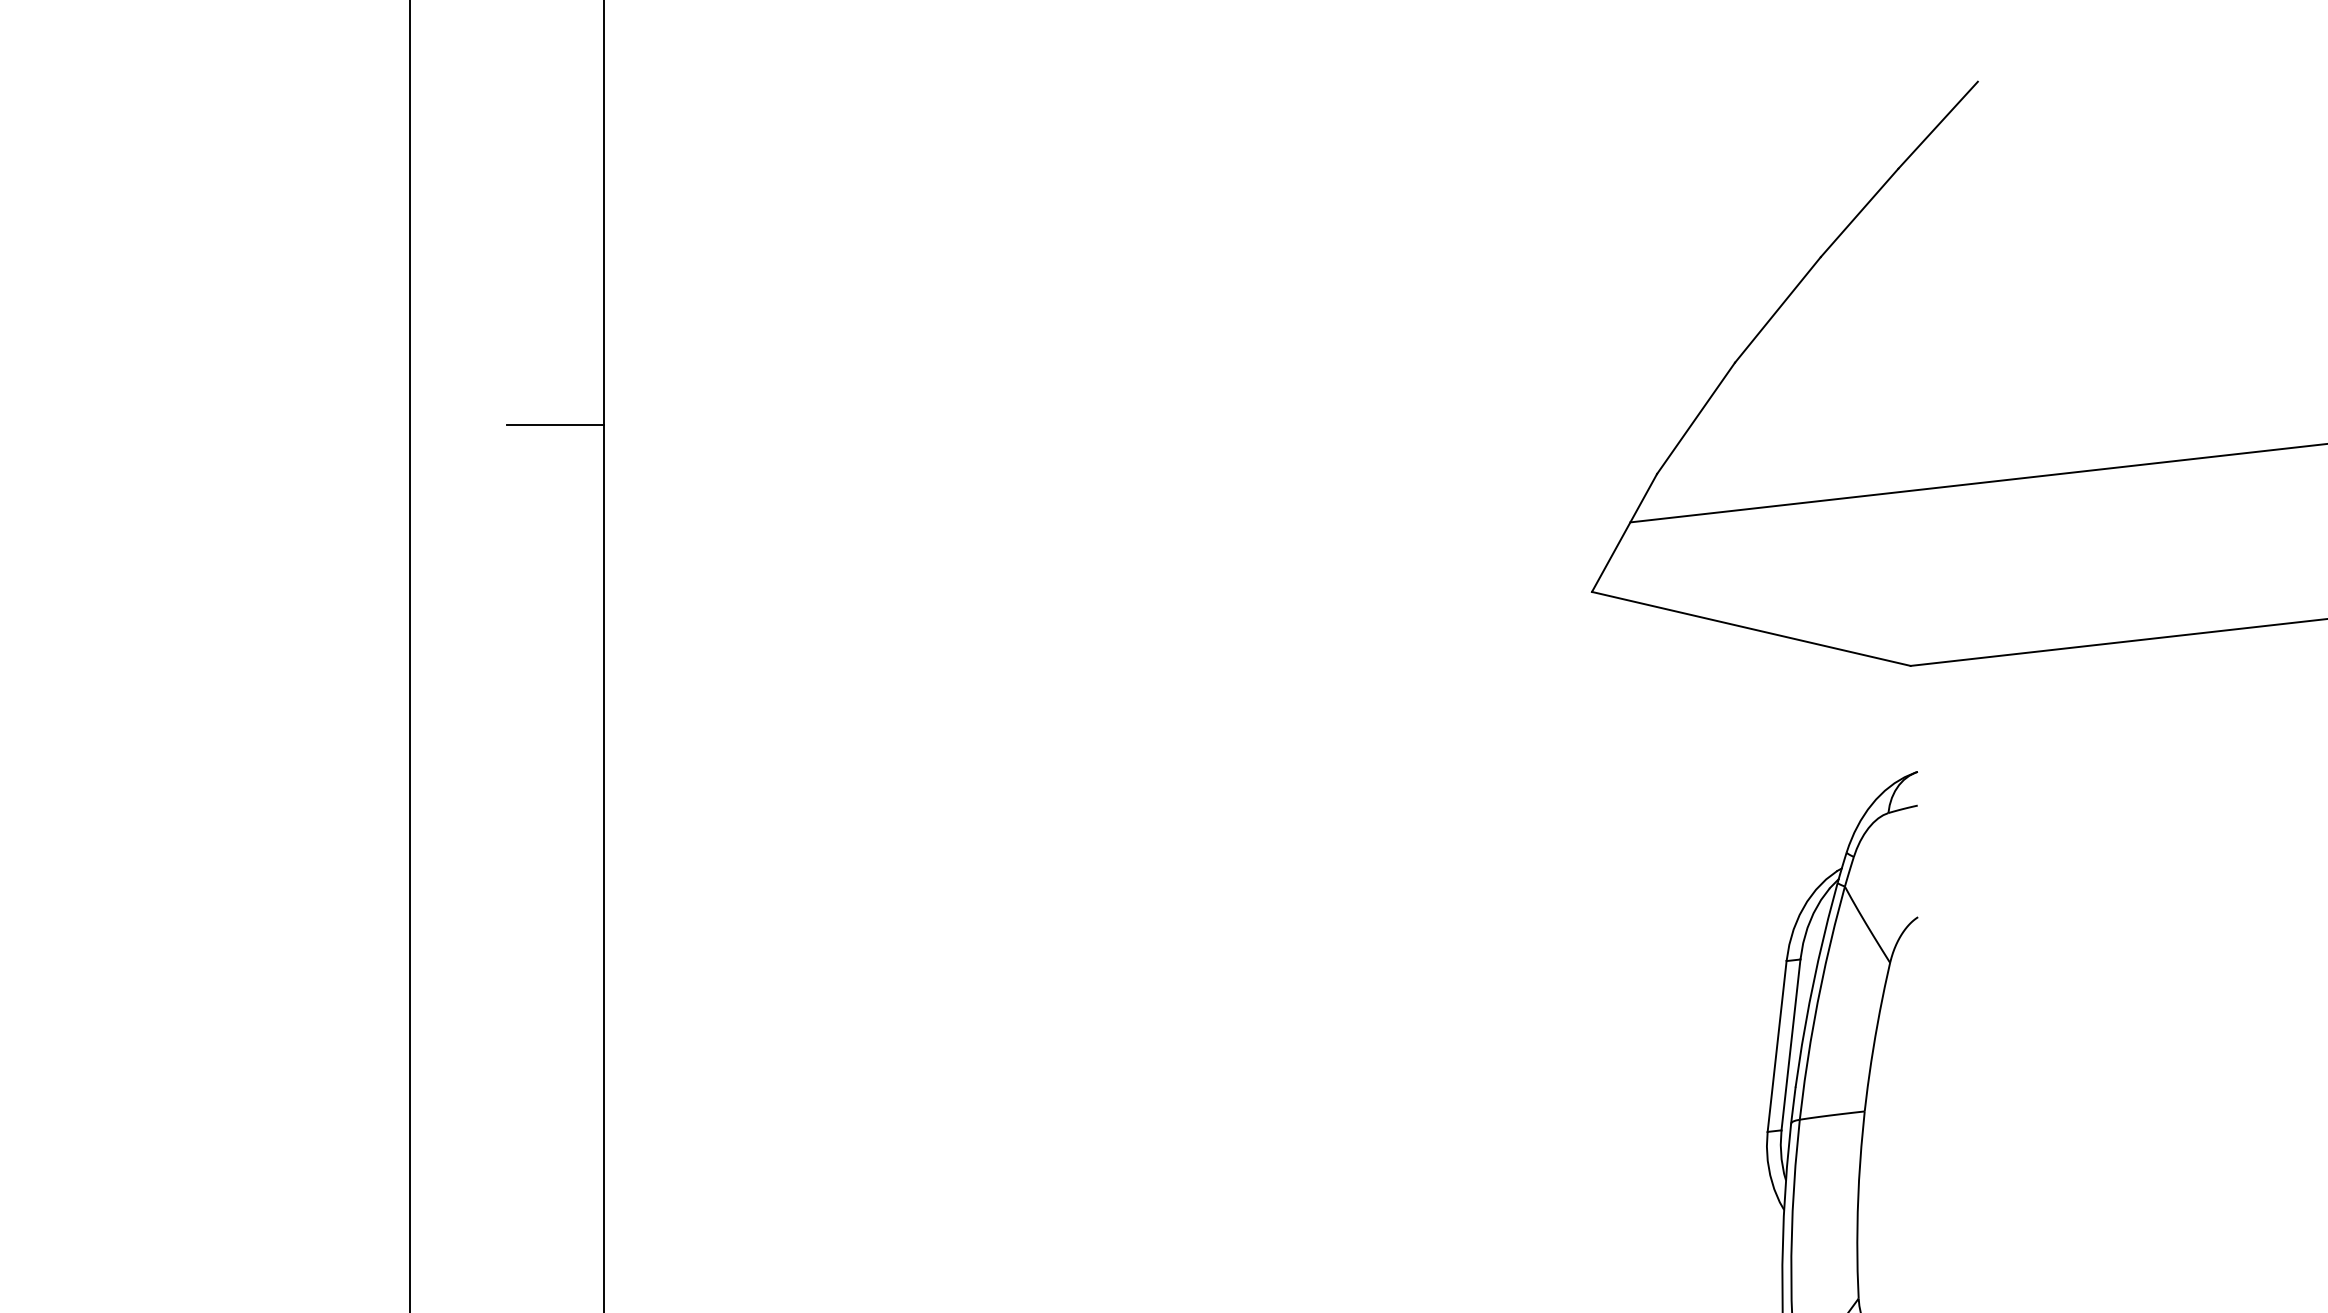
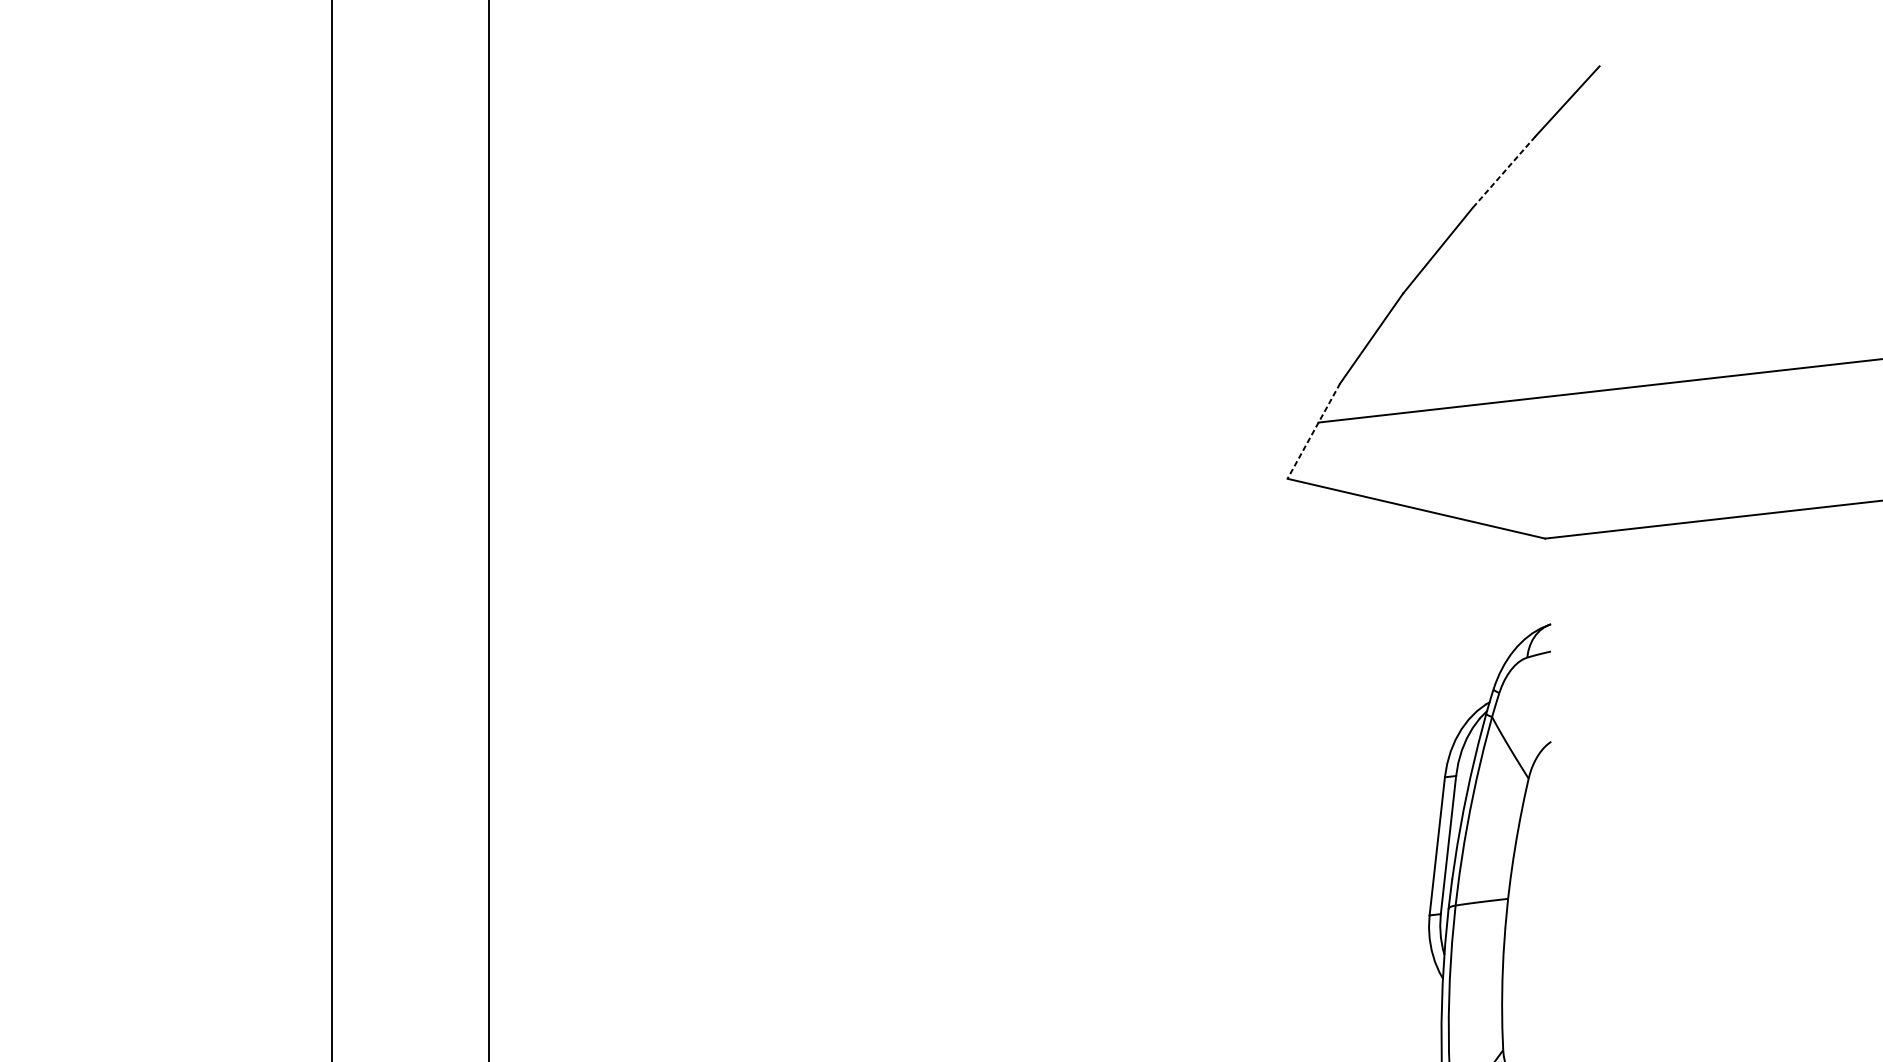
line: (1859, 212) -> (1503, 171), solid -> dashed
line: (555, 424) -> (449, 343), removed
line: (1624, 533) -> (1313, 431), solid -> dashed

